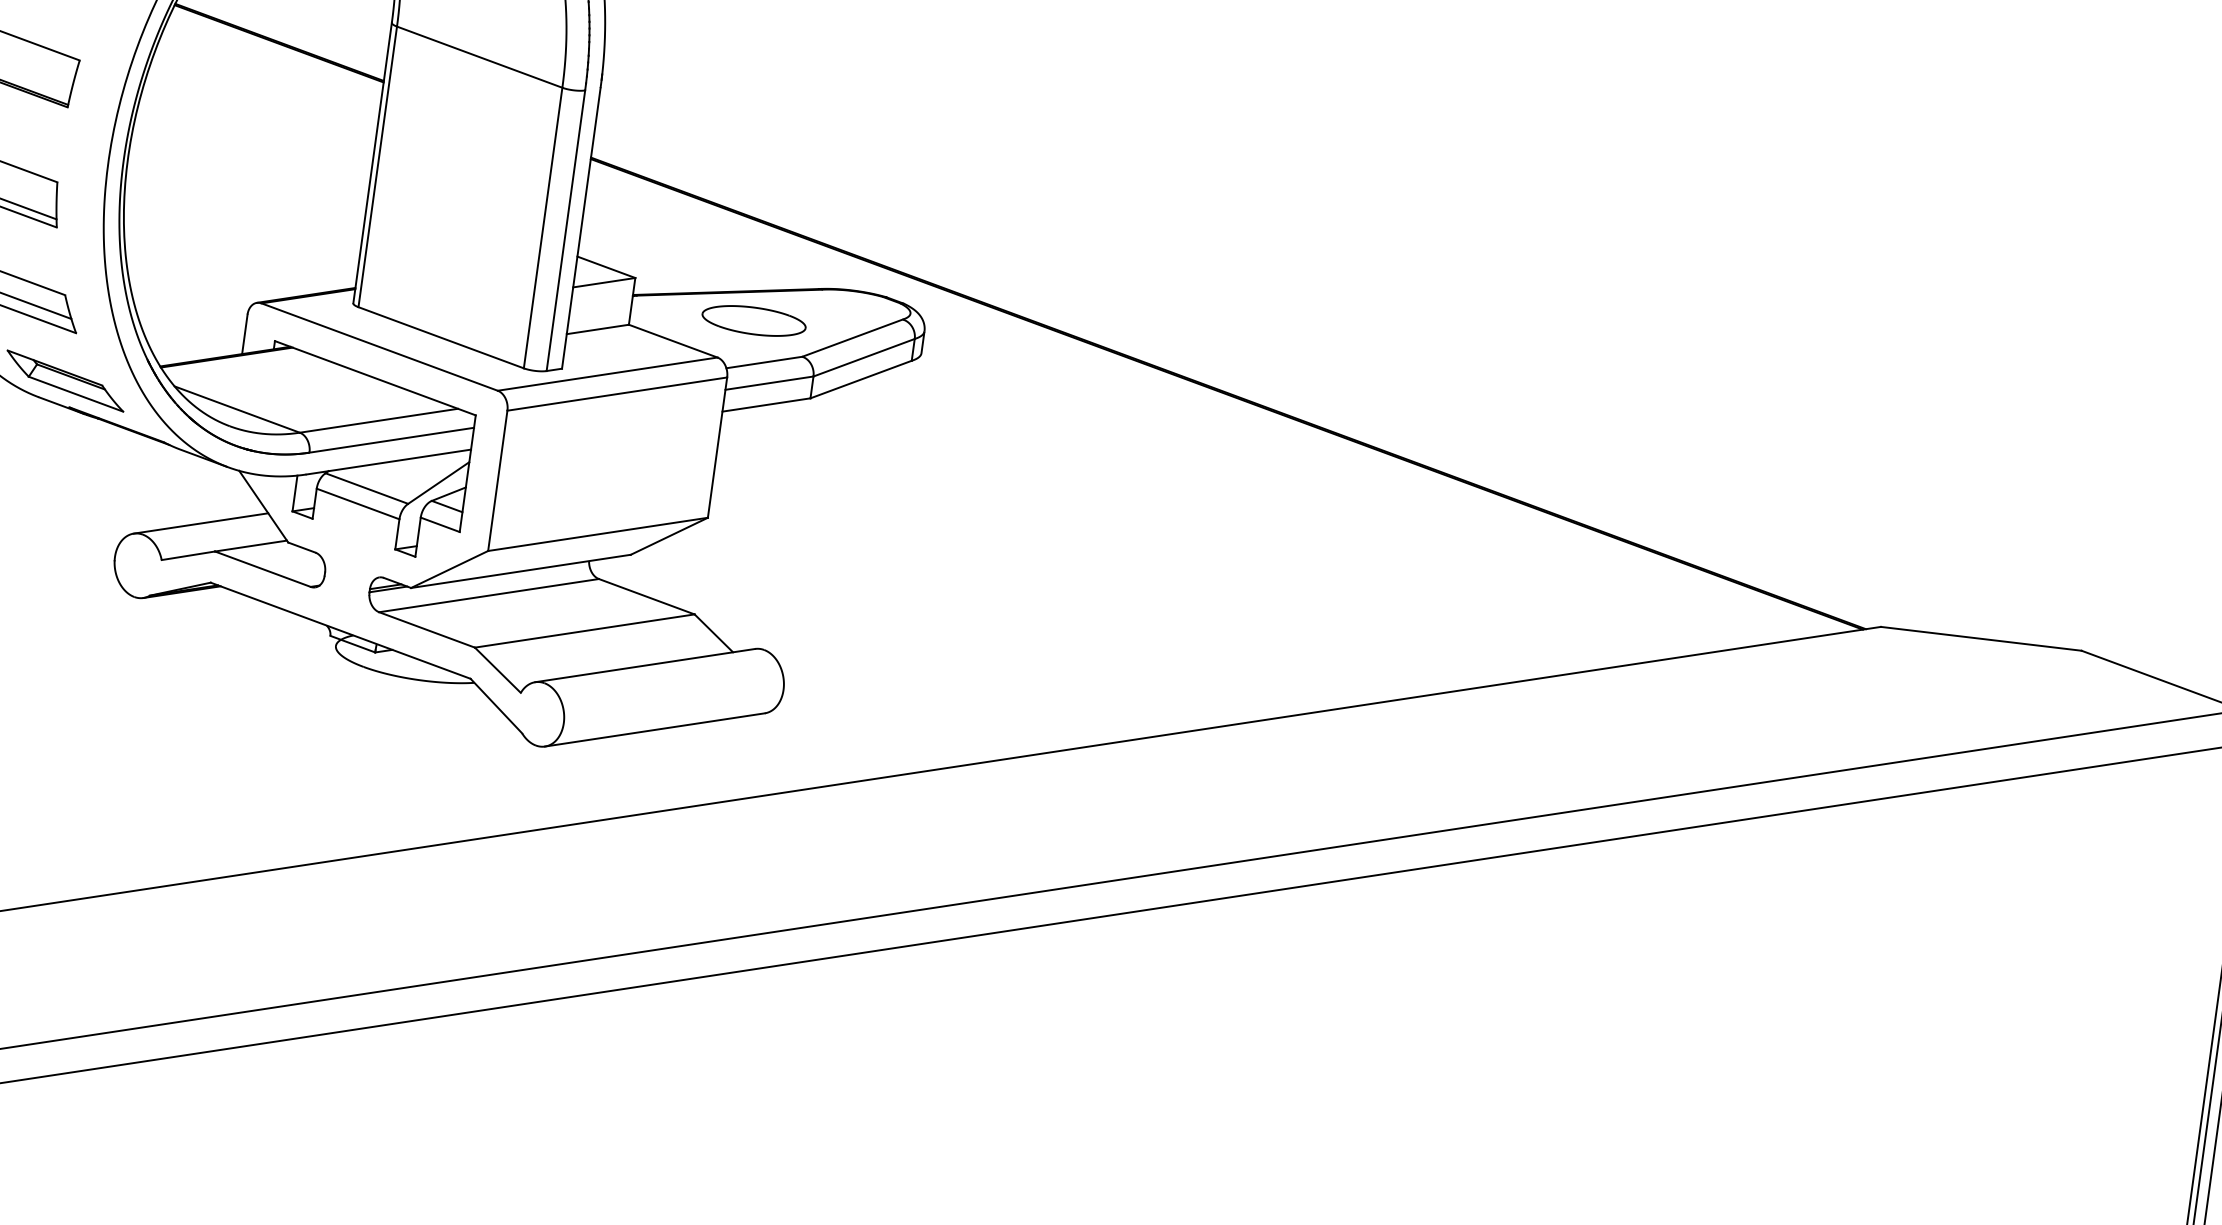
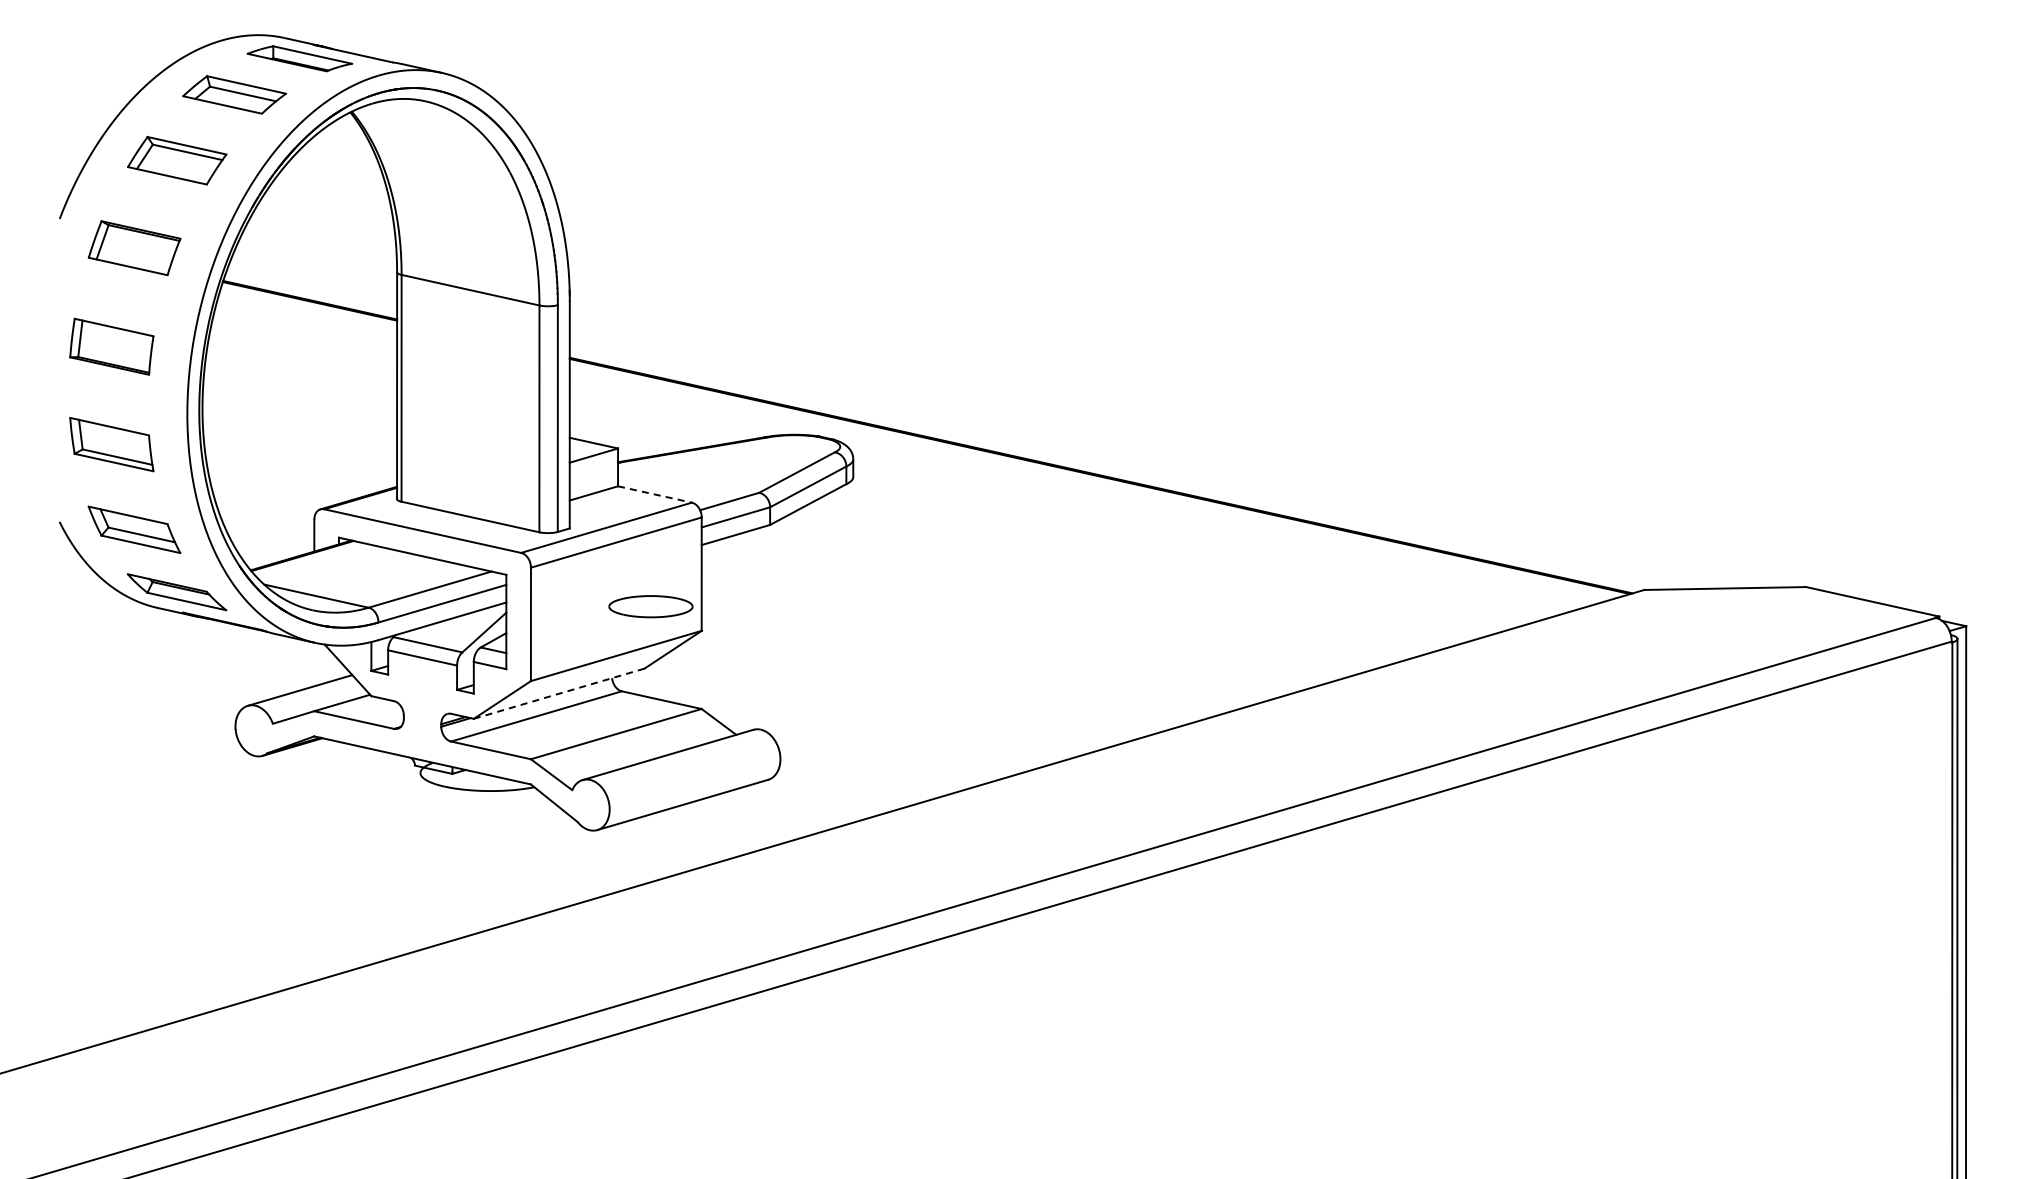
part: (753, 320) -> (650, 606), moved
line: (672, 341) -> (654, 494), solid -> dashed
line: (521, 571) -> (559, 693), solid -> dashed

